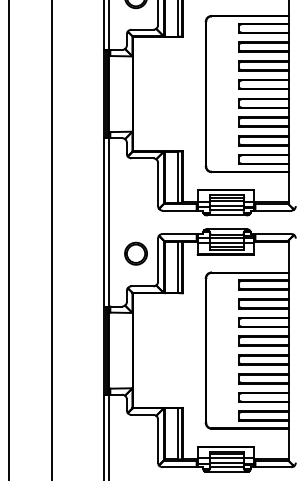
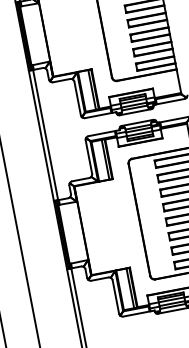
part: (135, 253) -> (70, 155), removed

